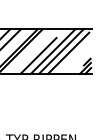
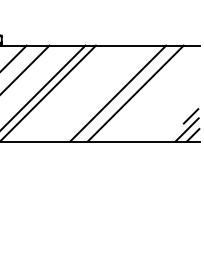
line: (68, 52) -> (150, 95), removed
line: (38, 55) -> (86, 102), removed

